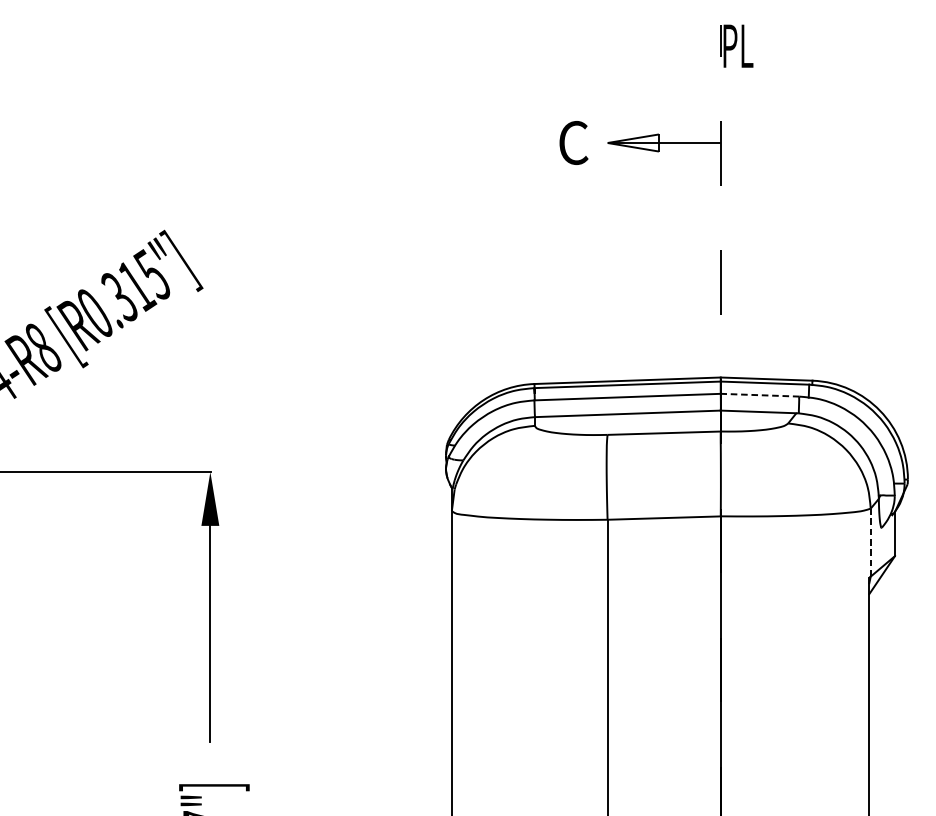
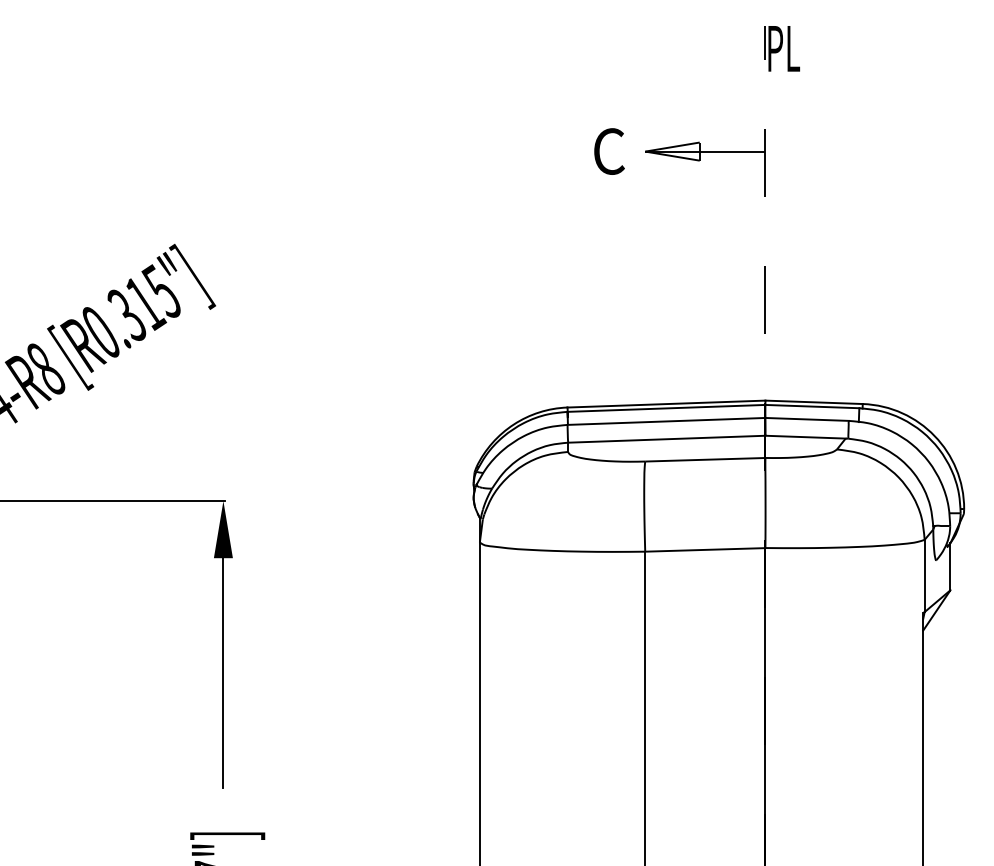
line: (760, 395) -> (807, 419), dashed -> solid
line: (870, 542) -> (924, 575), dashed -> solid

